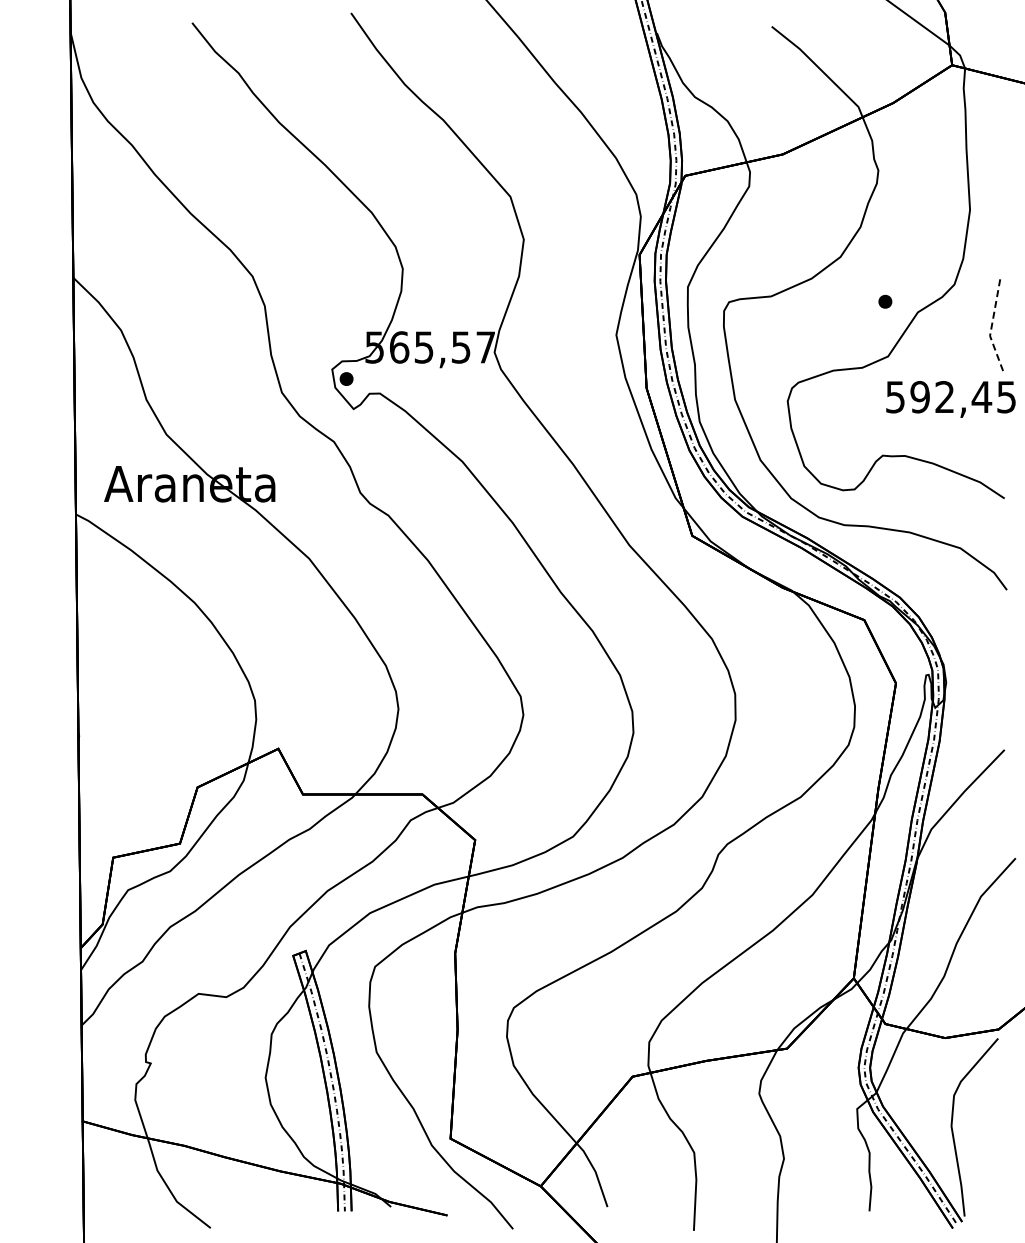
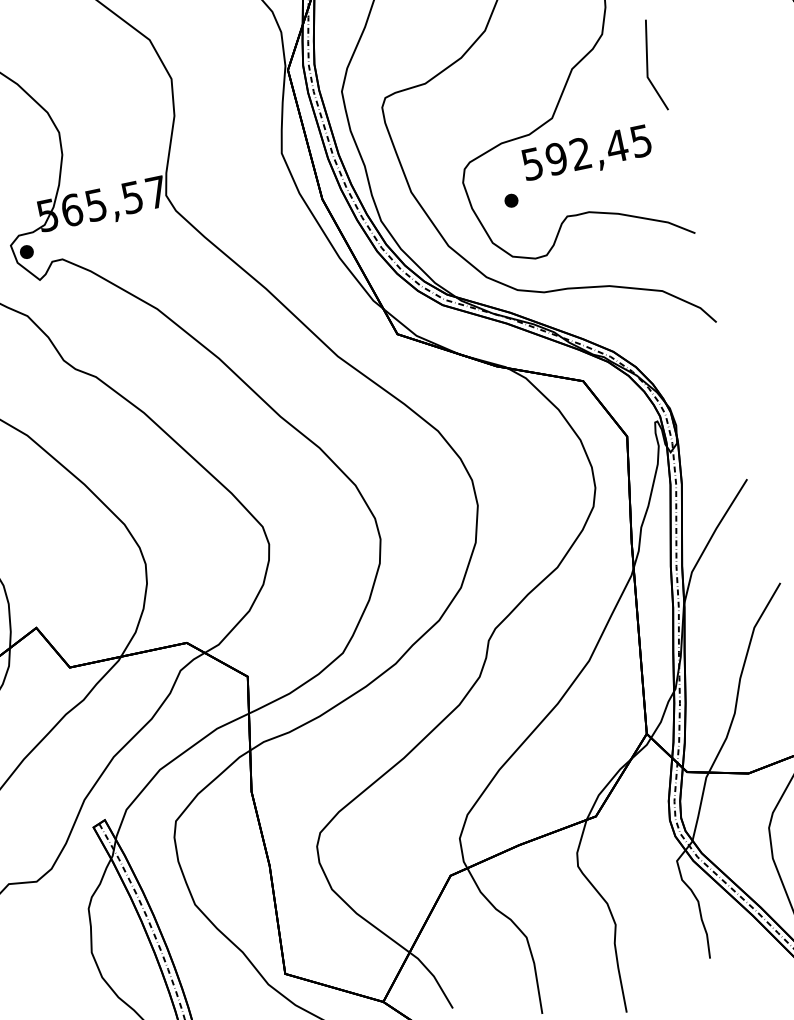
part: (885, 301) -> (511, 200), moved
line: (991, 327) -> (647, 68), dashed -> solid
text: (950, 399) -> (586, 154), moved

